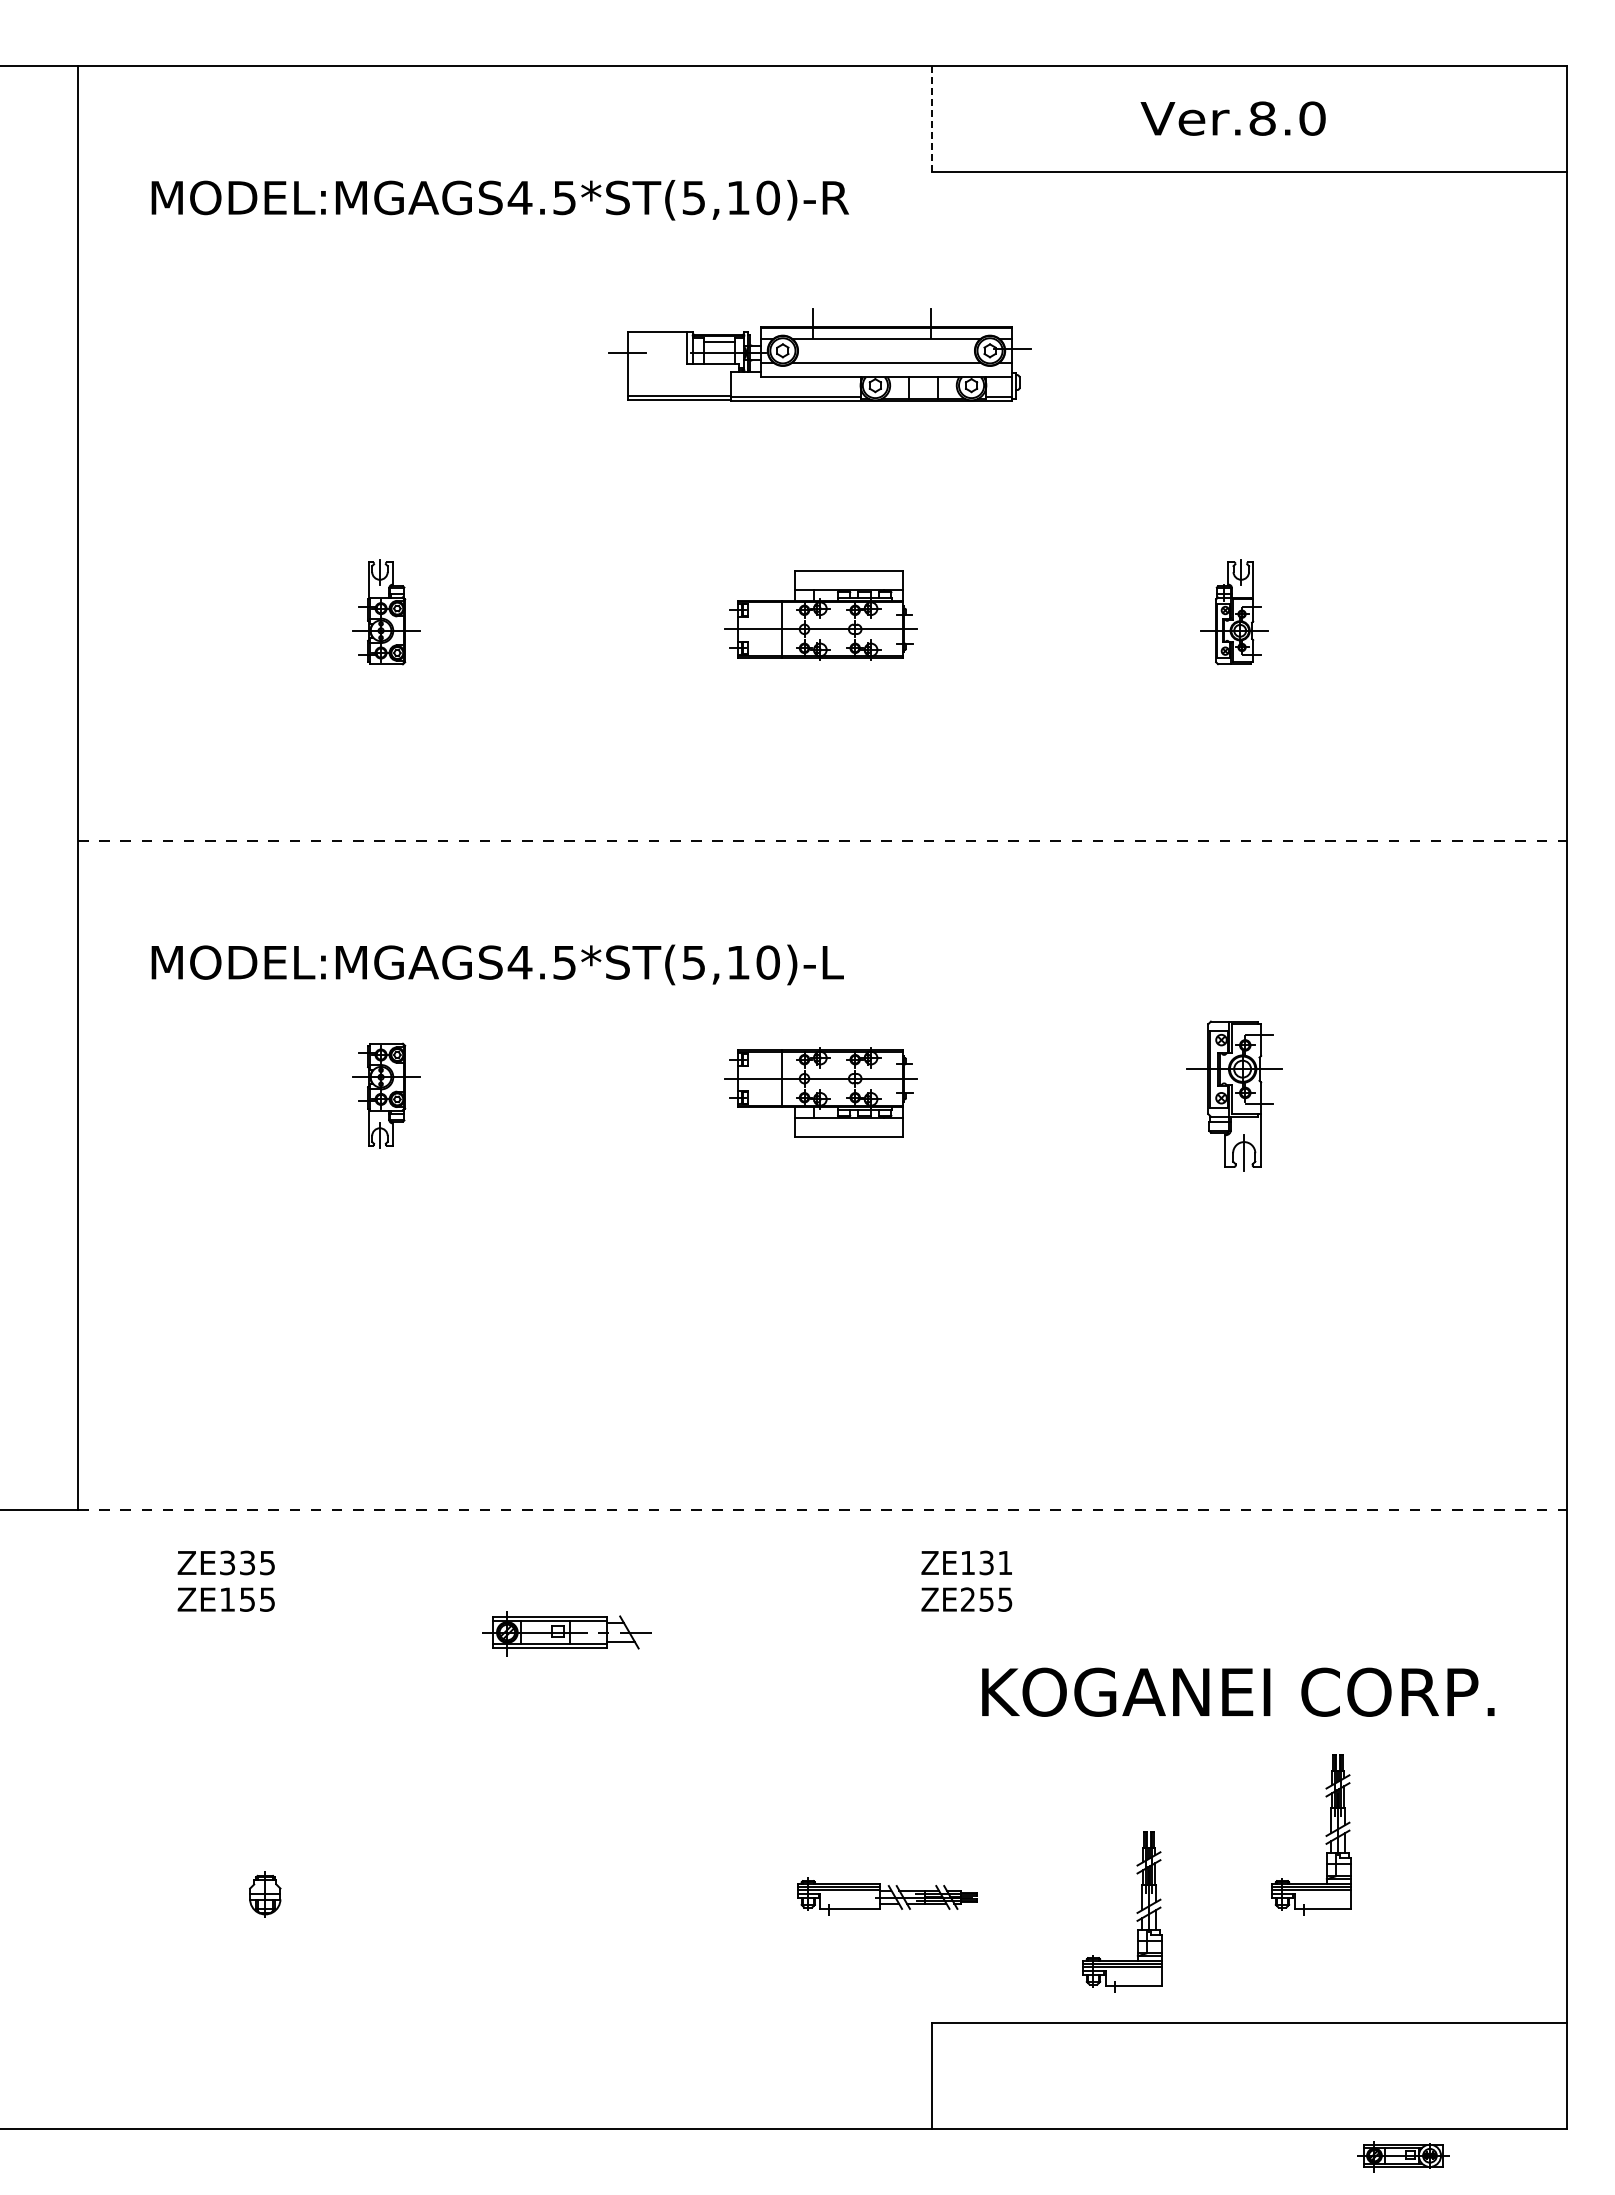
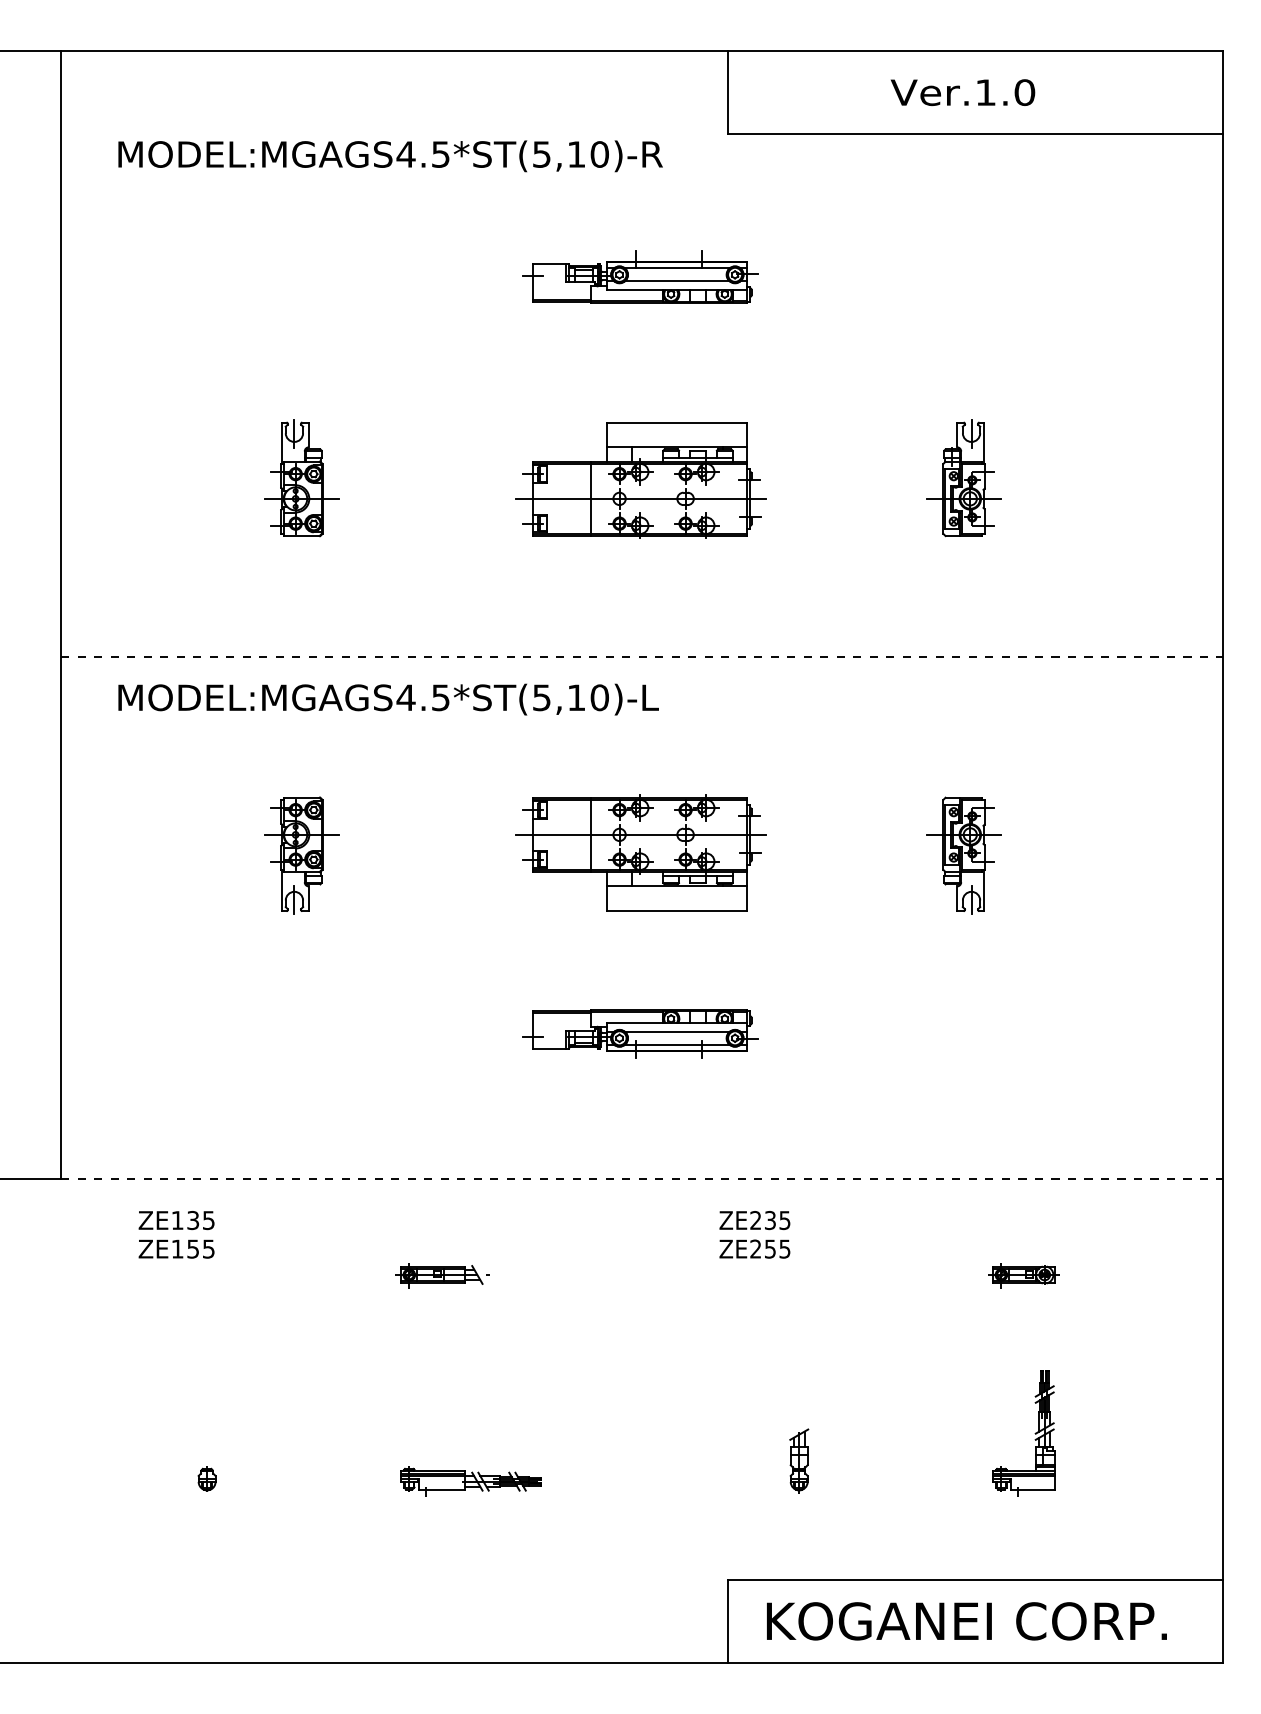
line: (932, 118) -> (728, 92), dashed -> solid
text: (1262, 118) -> (985, 92), Ver.8.0 -> Ver.1.0
part: (819, 354) -> (639, 276), size x0.71
part: (386, 611) -> (301, 477), size x1.43
part: (1234, 611) -> (963, 477), size x1.43
part: (820, 614) -> (640, 479), size x1.67
text: (497, 964) -> (388, 699), moved
part: (820, 1092) -> (640, 853), size x1.67
part: (386, 1095) -> (301, 855), size x1.43
part: (819, 1323) -> (639, 1033), added
text: (227, 1562) -> (177, 1220), ZE335 -> ZE135
text: (986, 1562) -> (770, 1220), ZE131 -> ZE235
part: (566, 1633) -> (442, 1275), size x0.71
text: (1238, 1691) -> (967, 1620), moved
part: (1023, 1871) -> (799, 1461), added
part: (265, 1893) -> (207, 1478), size x0.71
part: (887, 1896) -> (471, 1480), moved
part: (1136, 1912) -> (887, 1493), removed
part: (1403, 2156) -> (1024, 1275), moved

